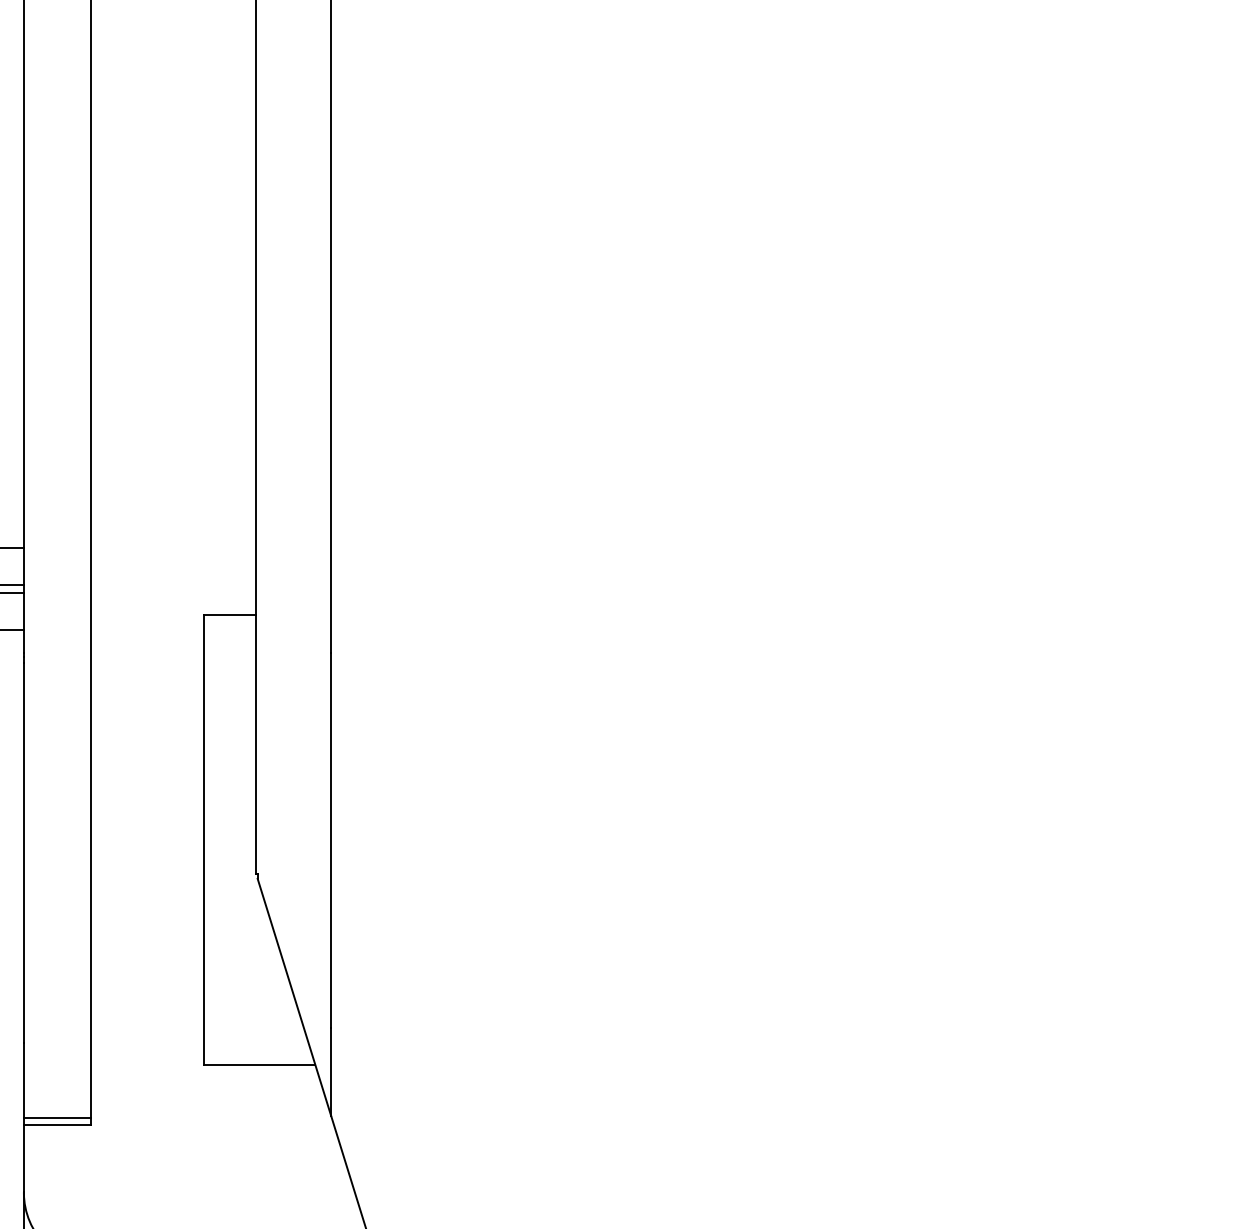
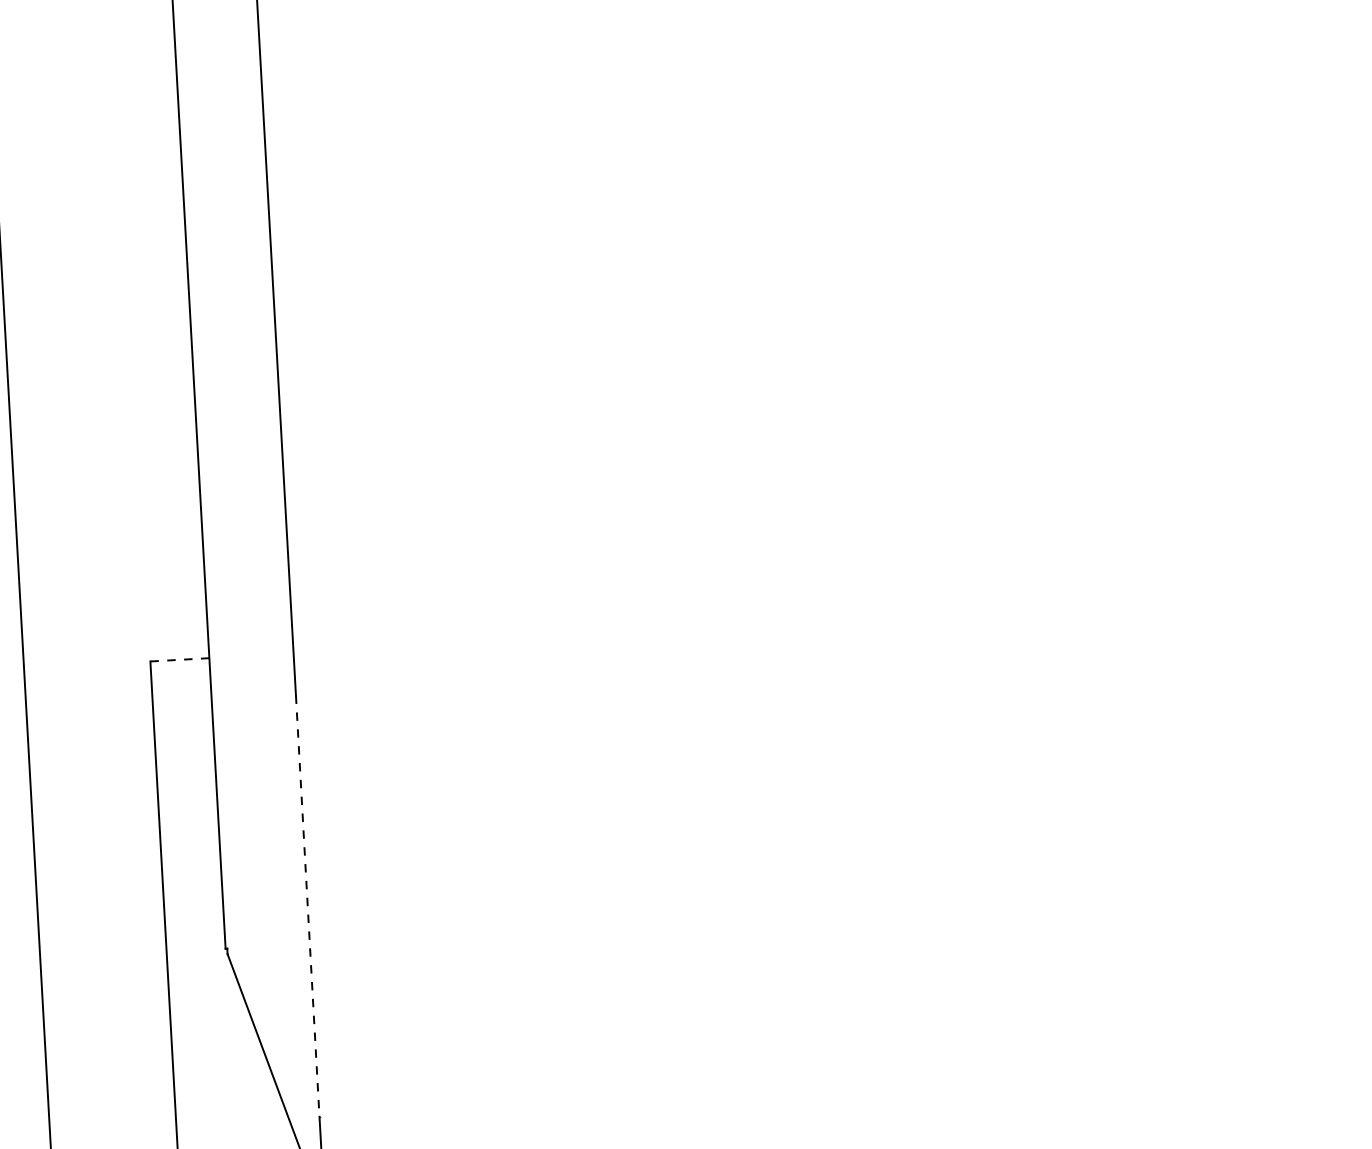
line: (230, 615) -> (180, 659), solid -> dashed
line: (331, 840) -> (308, 906), solid -> dashed

